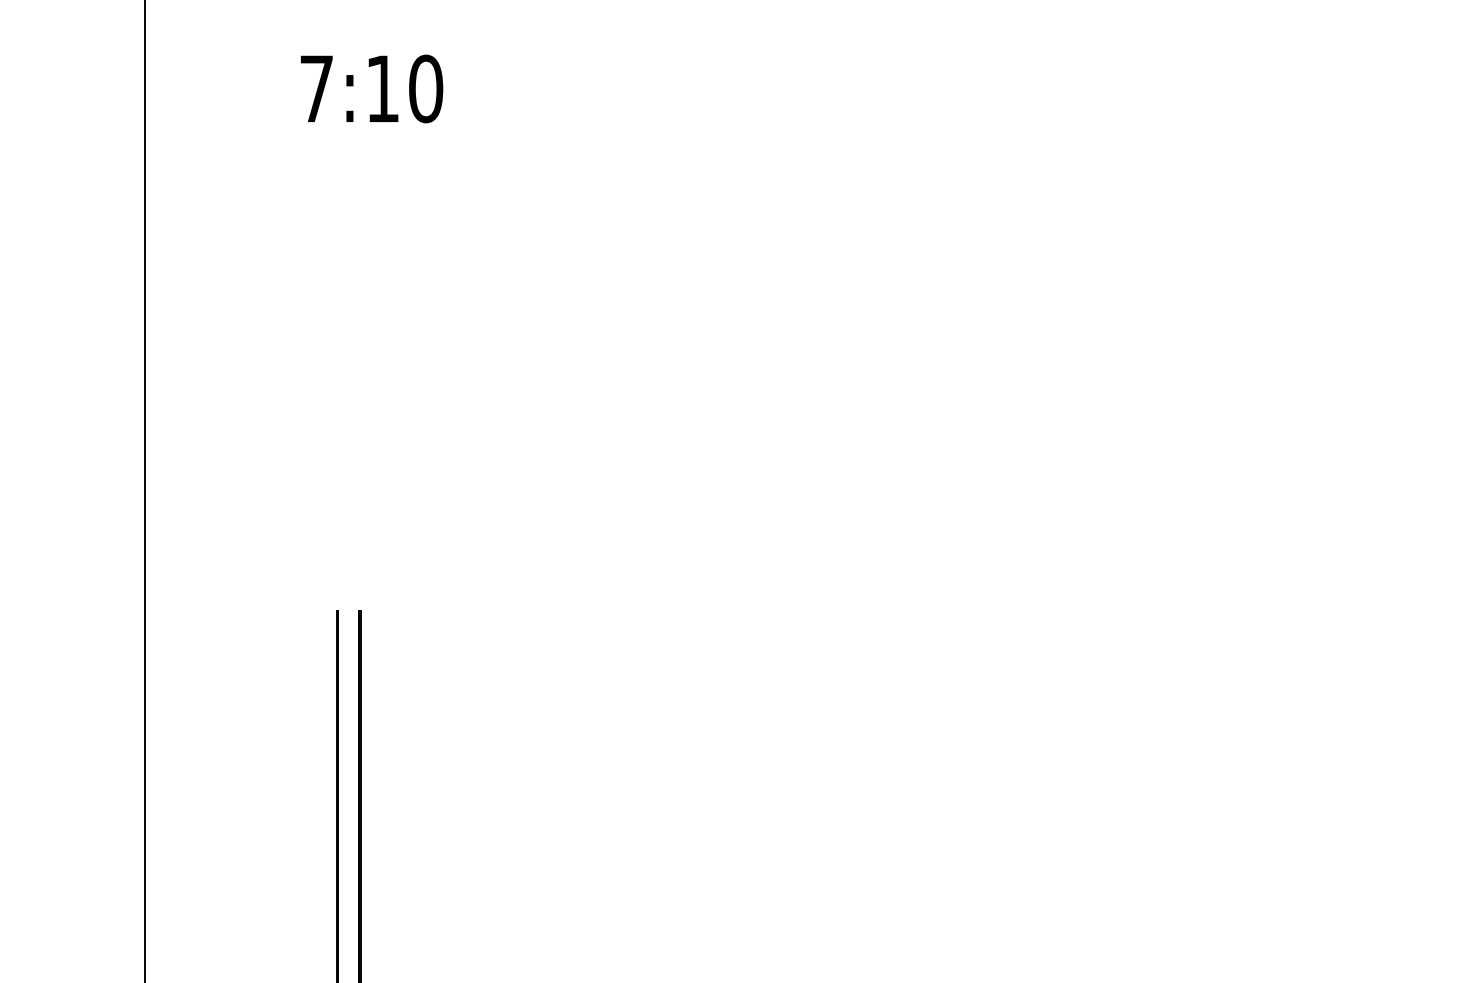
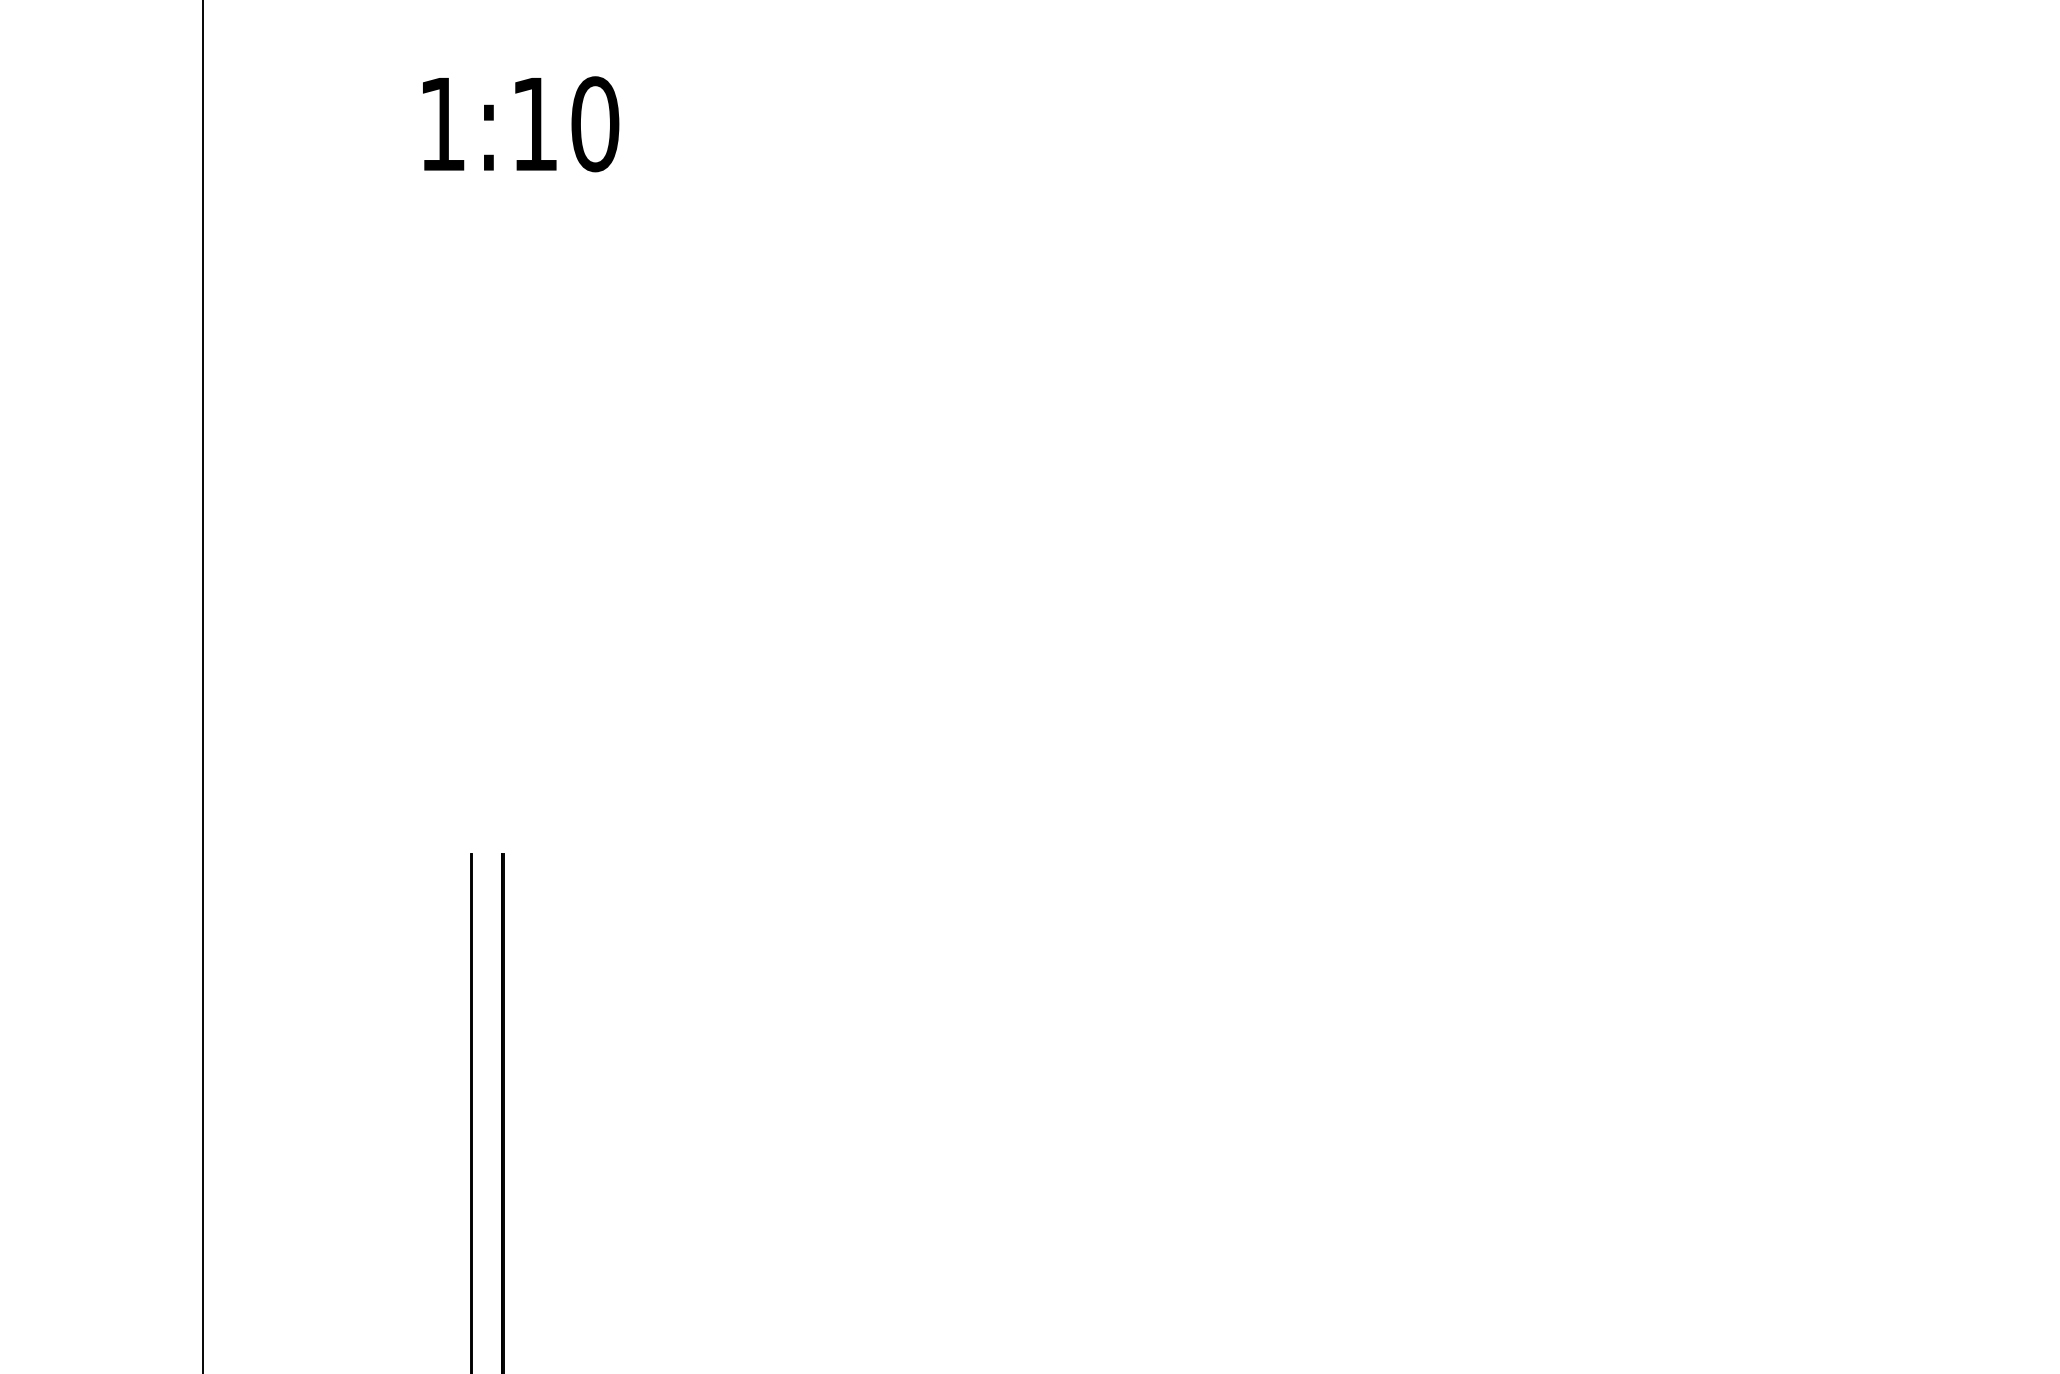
text: (316, 89) -> (442, 124), 7:10 -> 1:10

